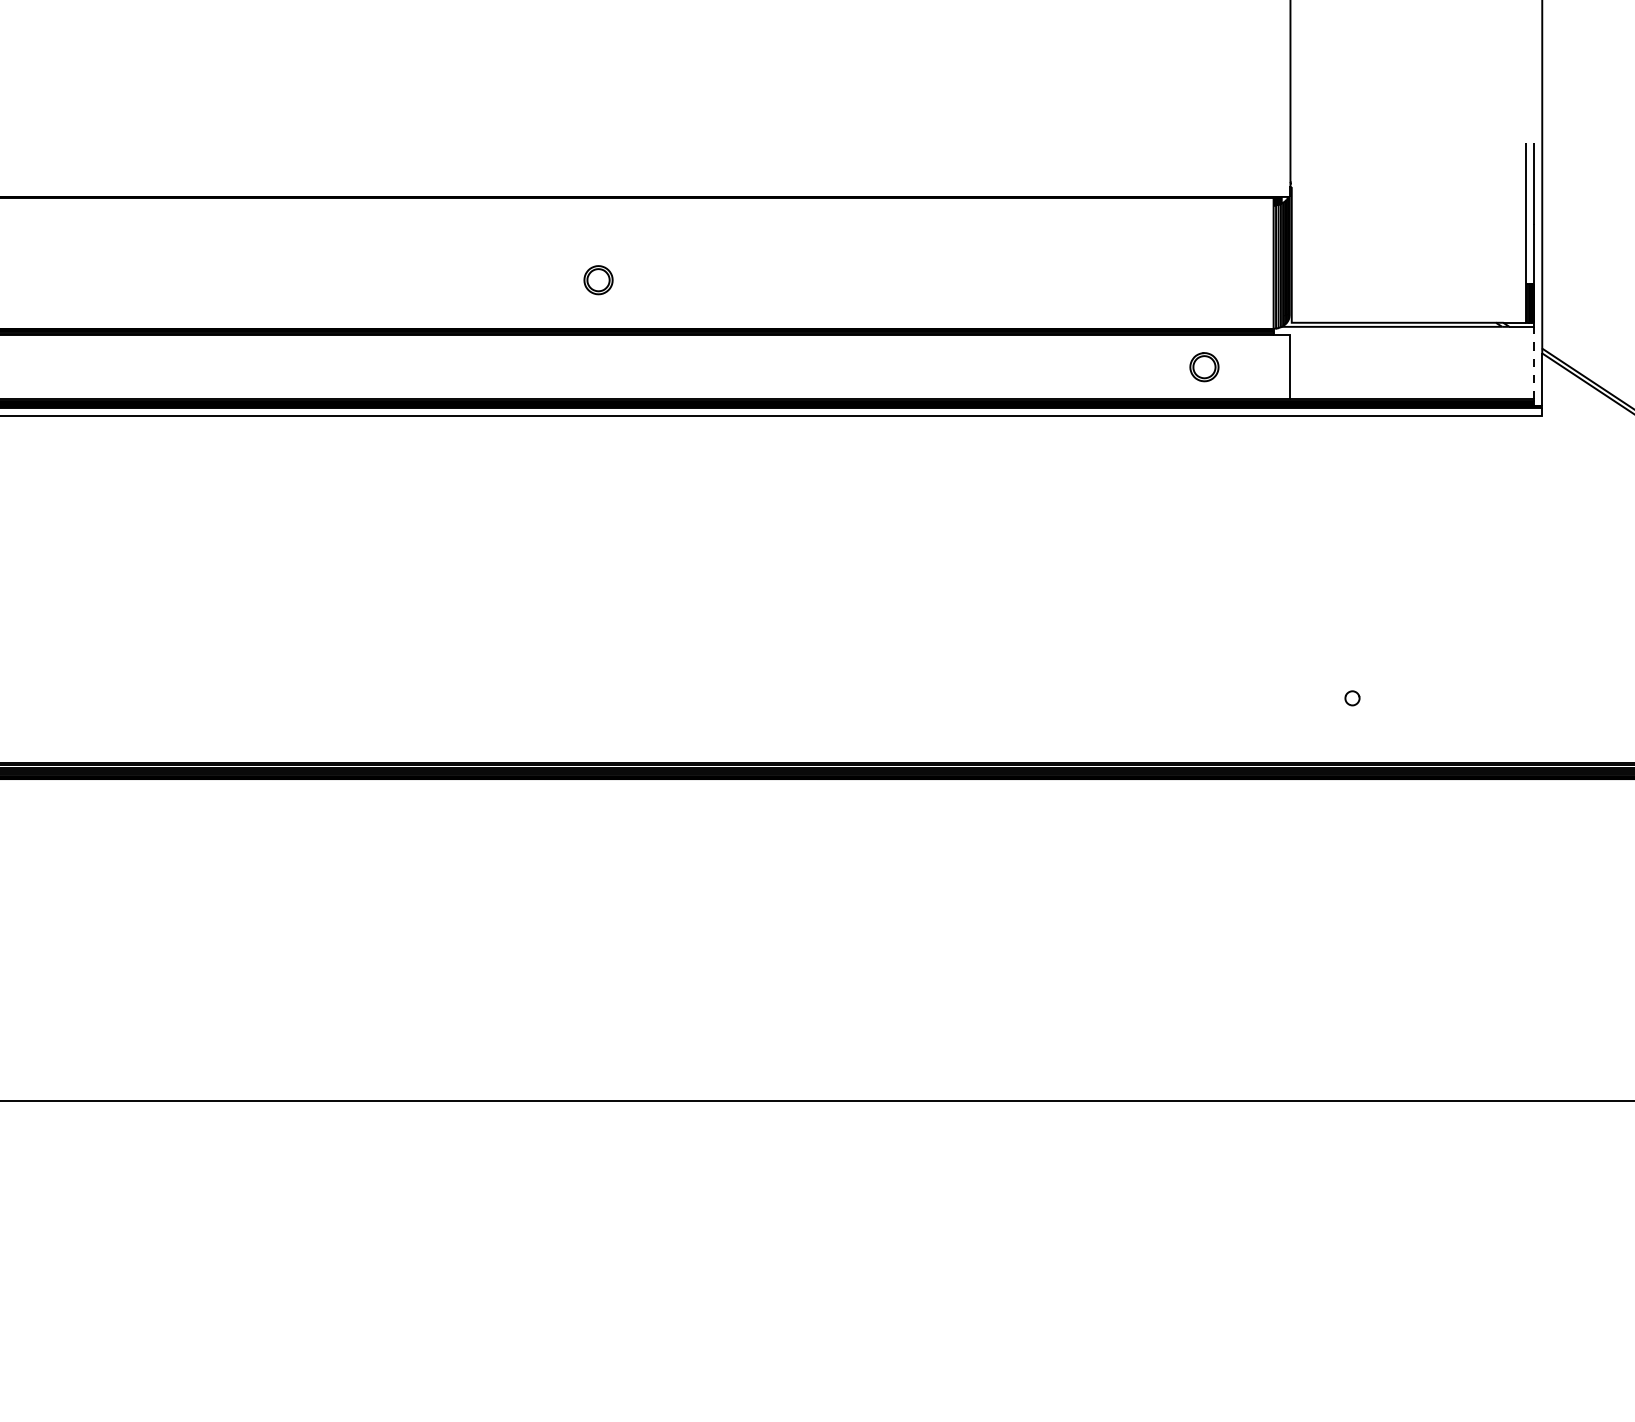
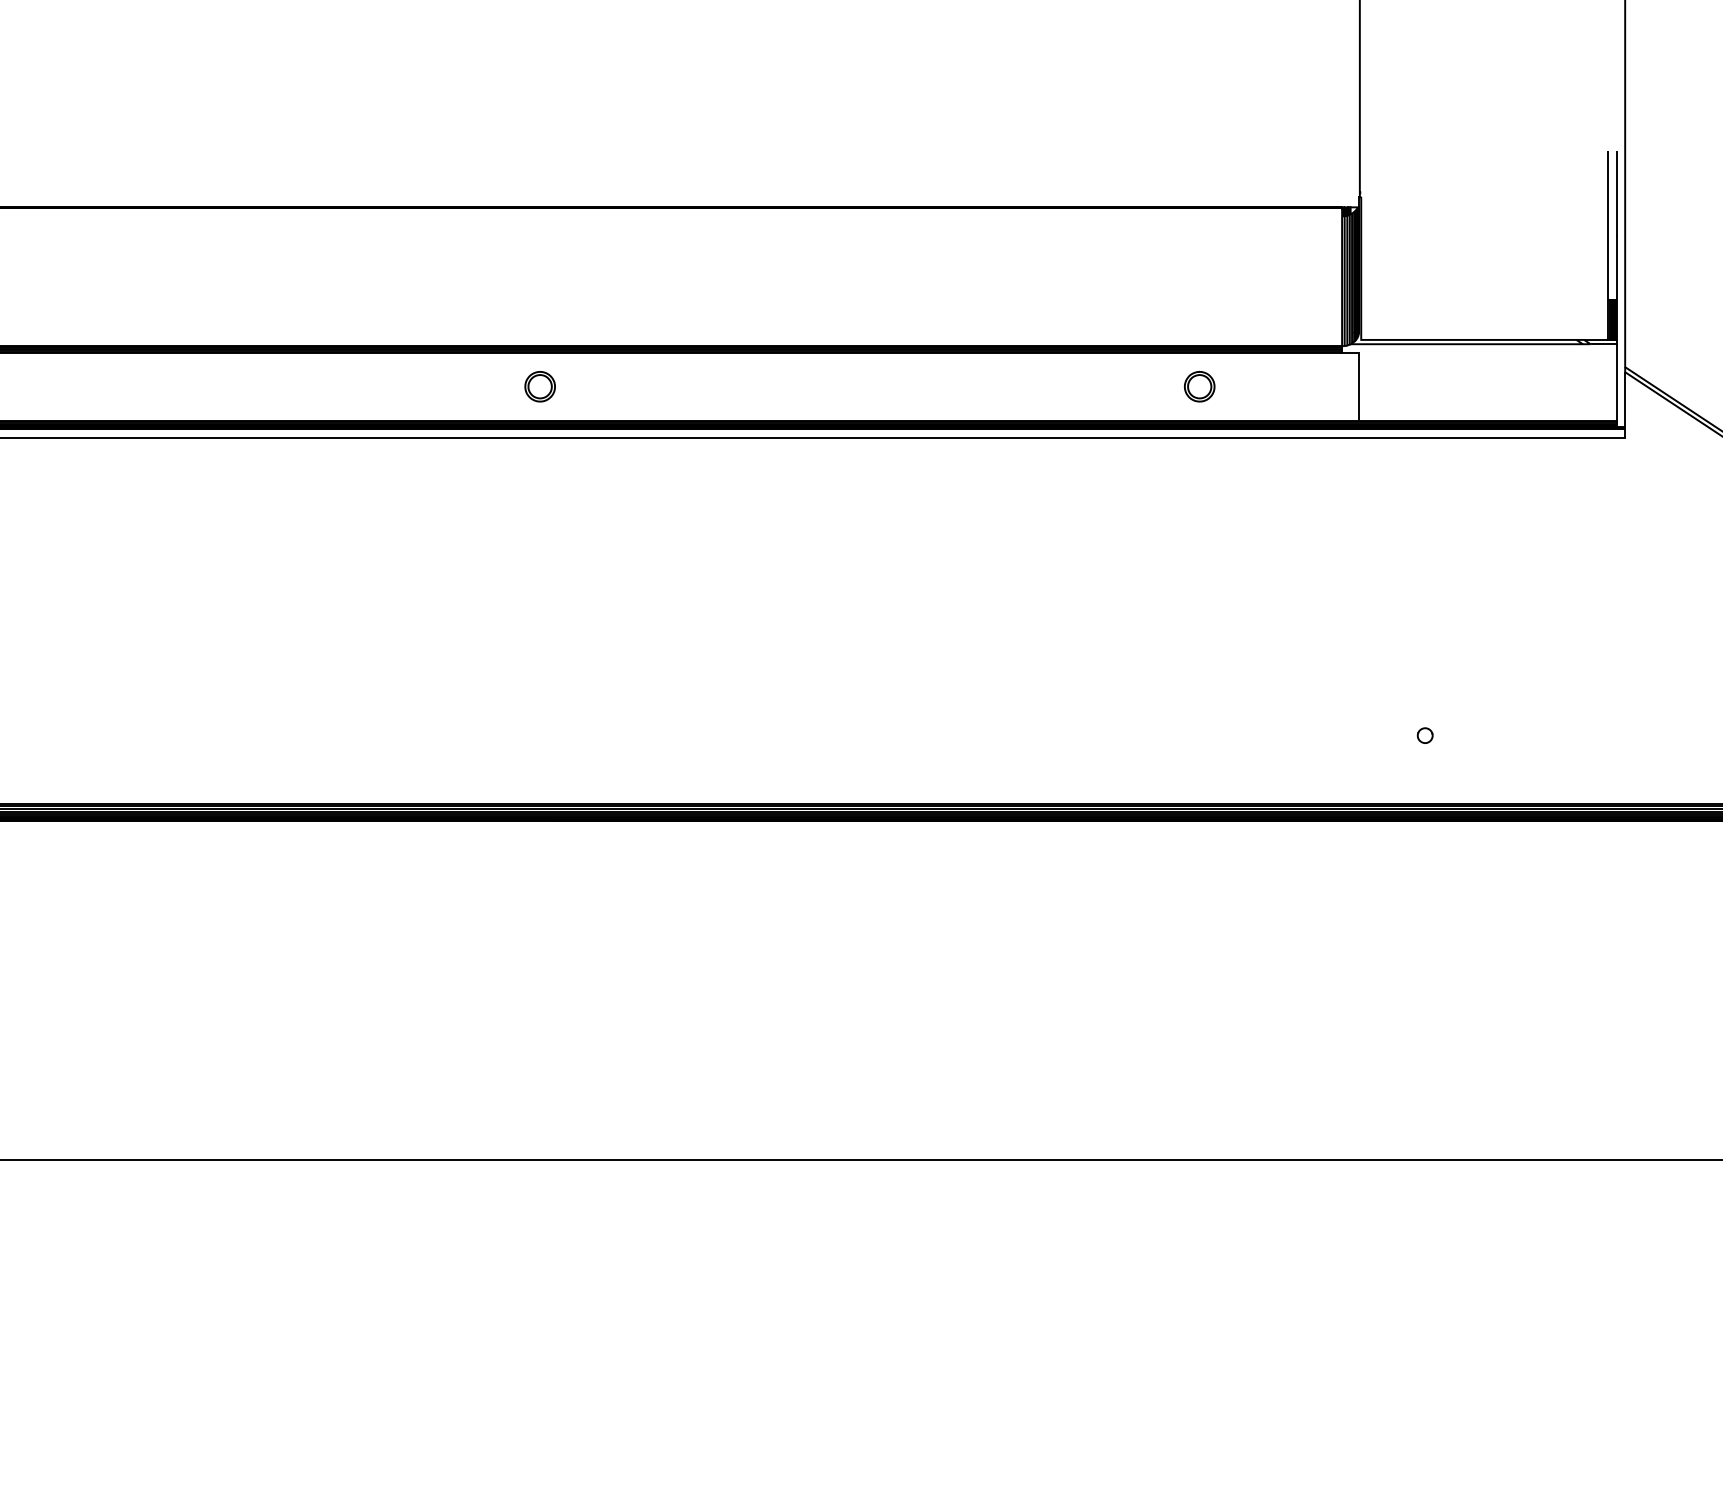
part: (598, 280) -> (540, 387), moved
line: (1534, 362) -> (1617, 381), dashed -> solid
part: (1204, 367) -> (1199, 387), moved

